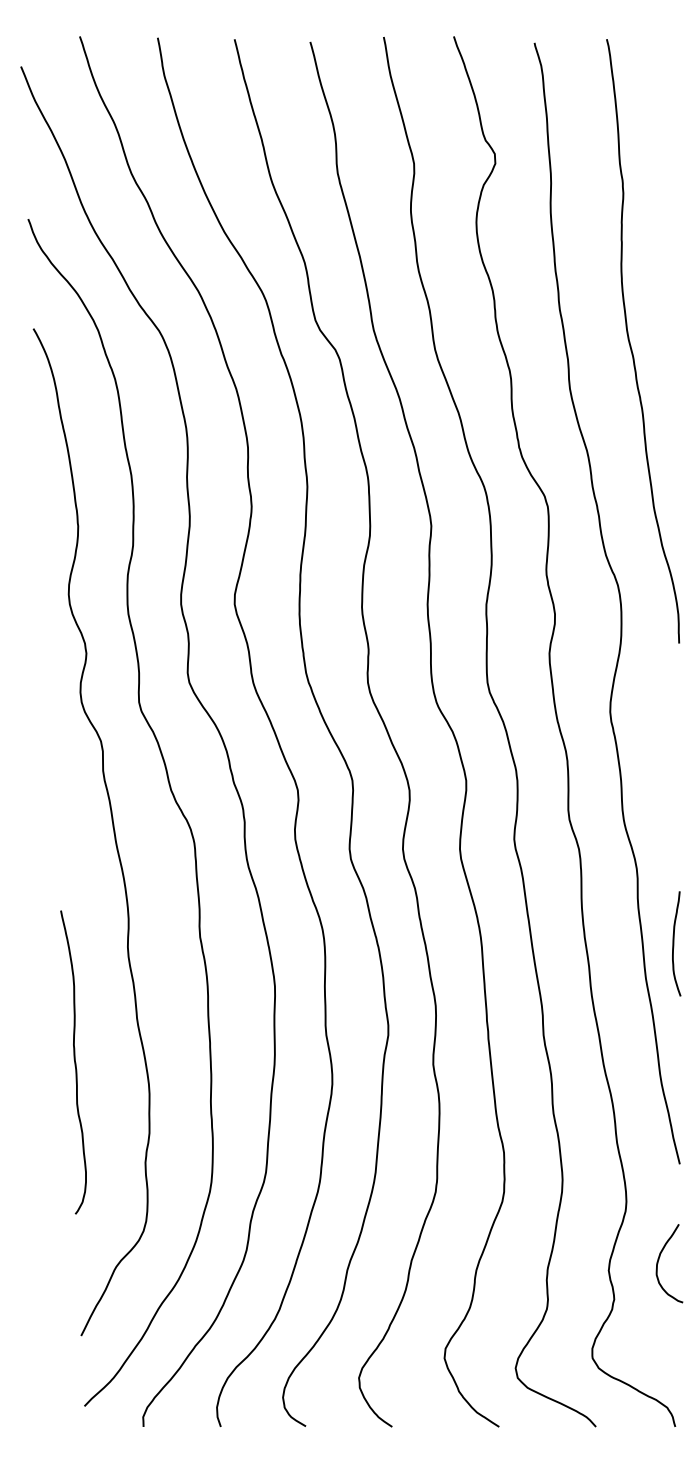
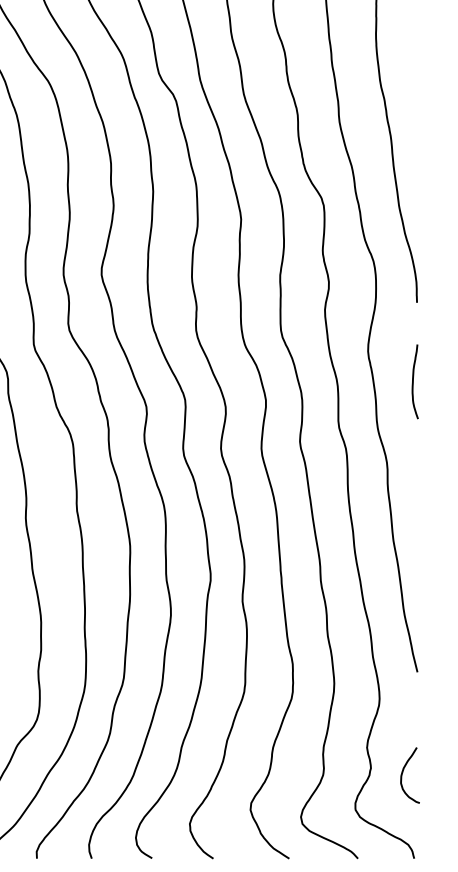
curve: (674, 943) -> (413, 381), moved
curve: (659, 1260) -> (403, 773), moved

